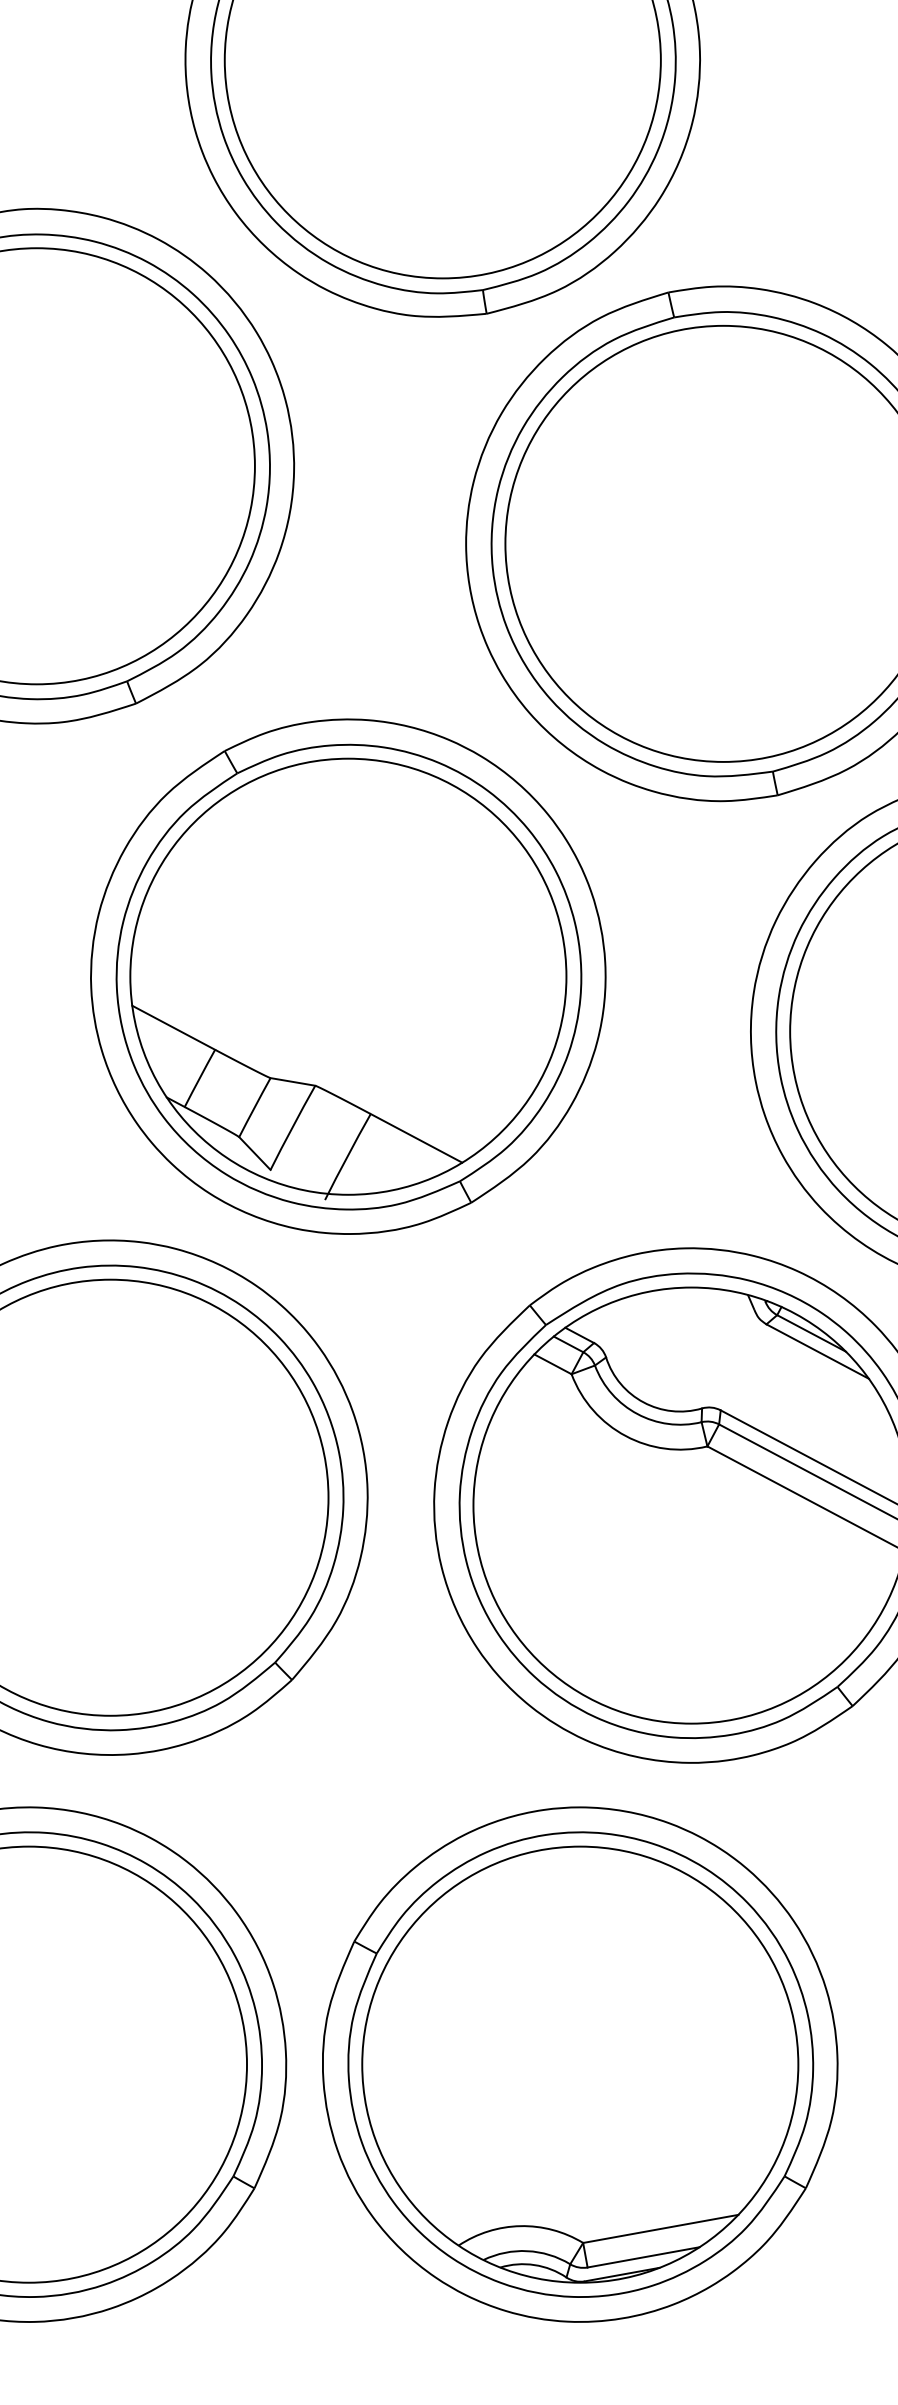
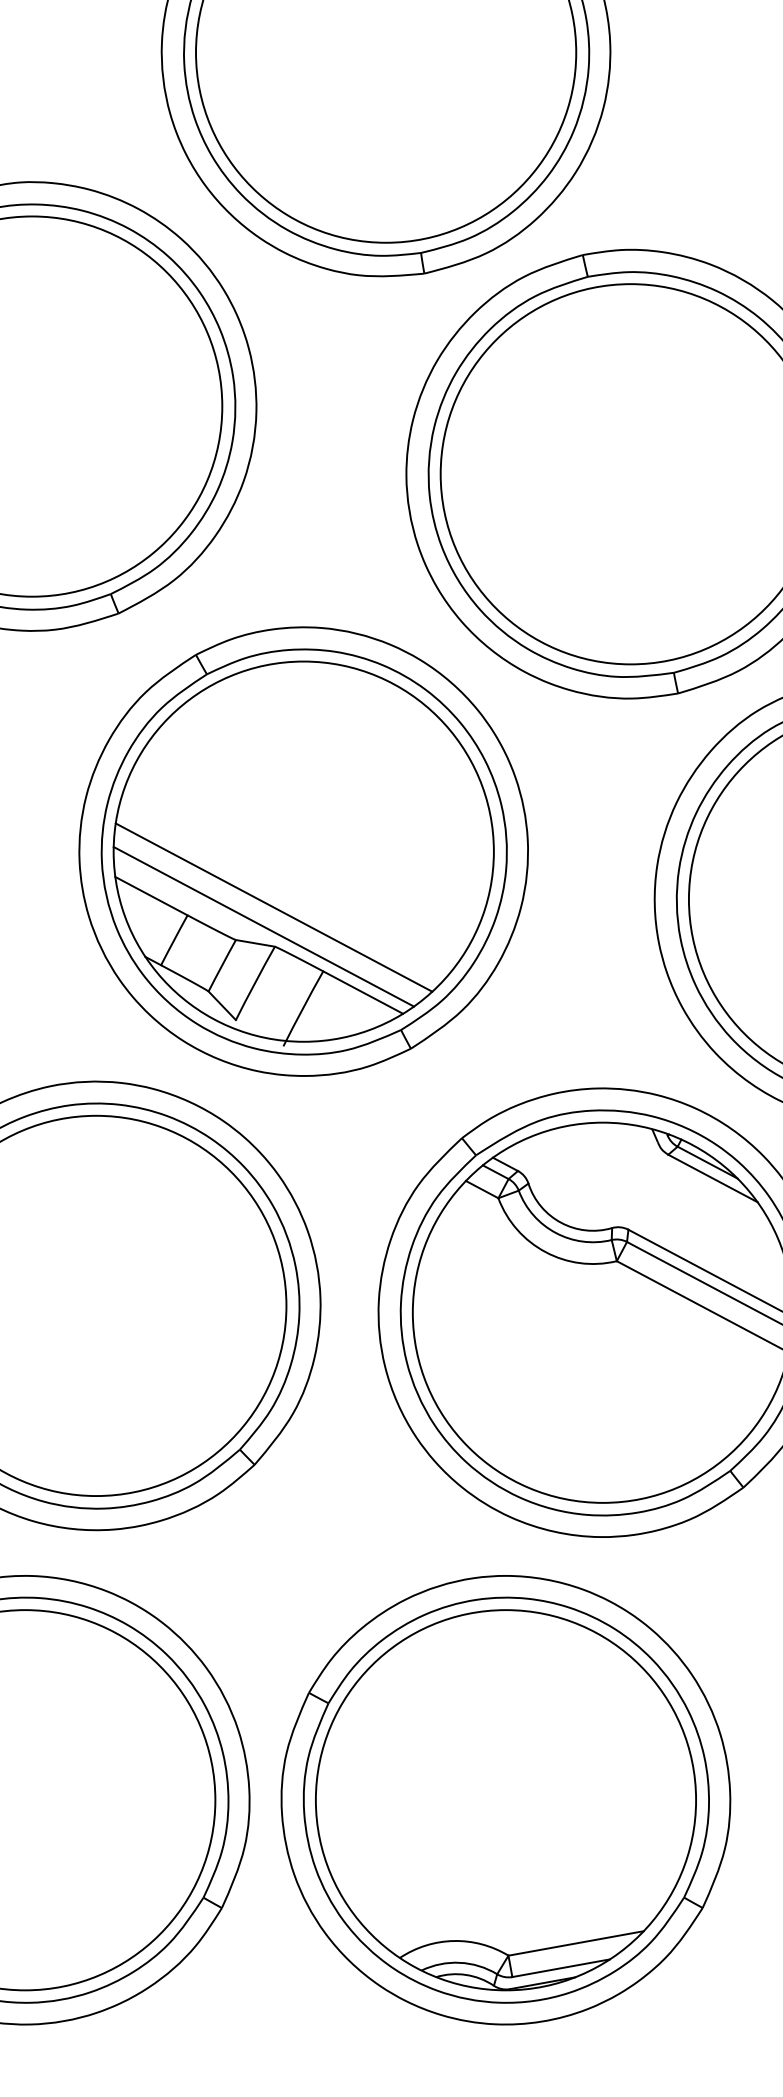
line: (313, 1040) -> (273, 907), added
line: (302, 1062) -> (263, 926), added

